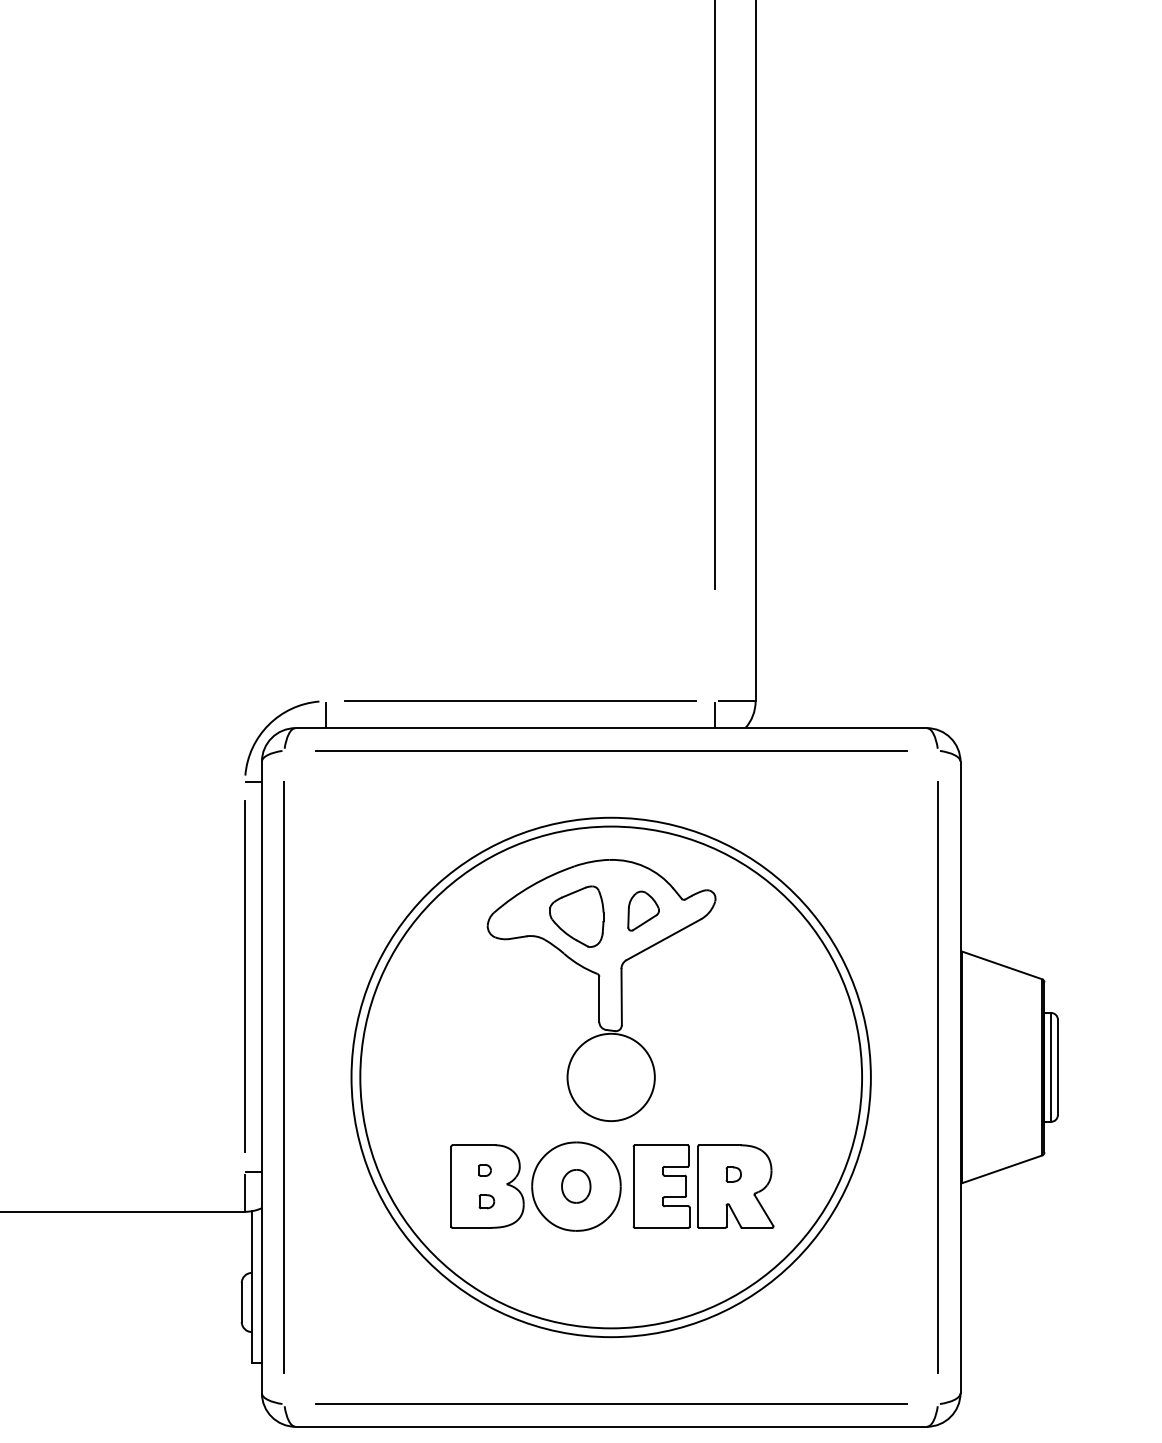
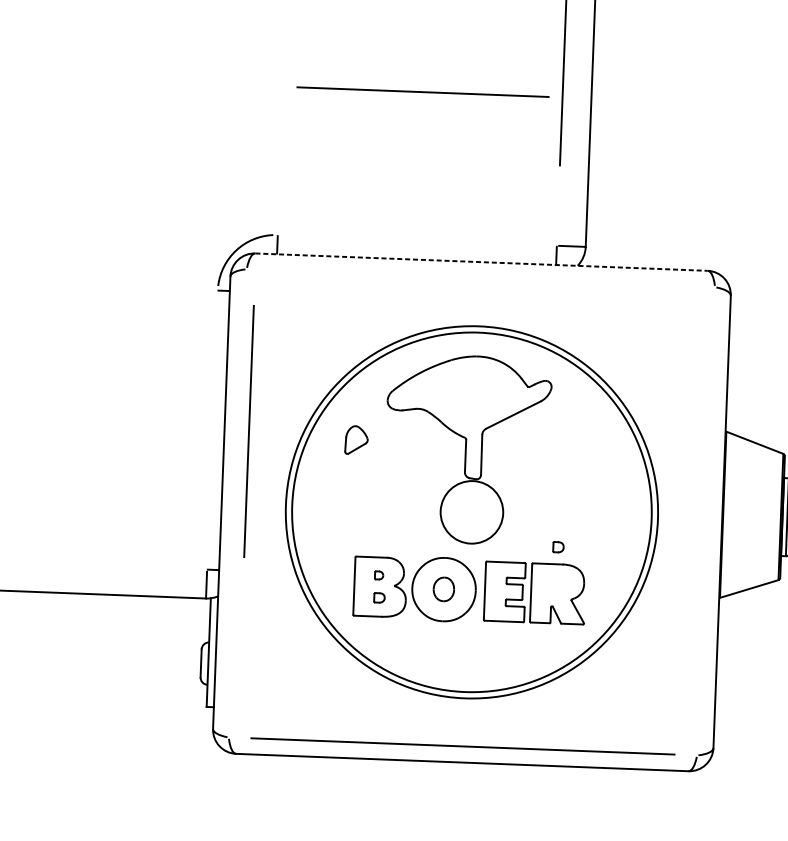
line: (520, 700) -> (423, 91), moved
line: (611, 728) -> (481, 262), solid -> dashed
line: (610, 750) -> (480, 278), removed
part: (643, 910) -> (356, 439), moved
part: (576, 916) -> (451, 396), removed
line: (244, 976) -> (248, 431), moved
line: (284, 1077) -> (237, 503), removed
line: (937, 1077) -> (705, 521), removed
part: (733, 1174) -> (558, 547), moved

